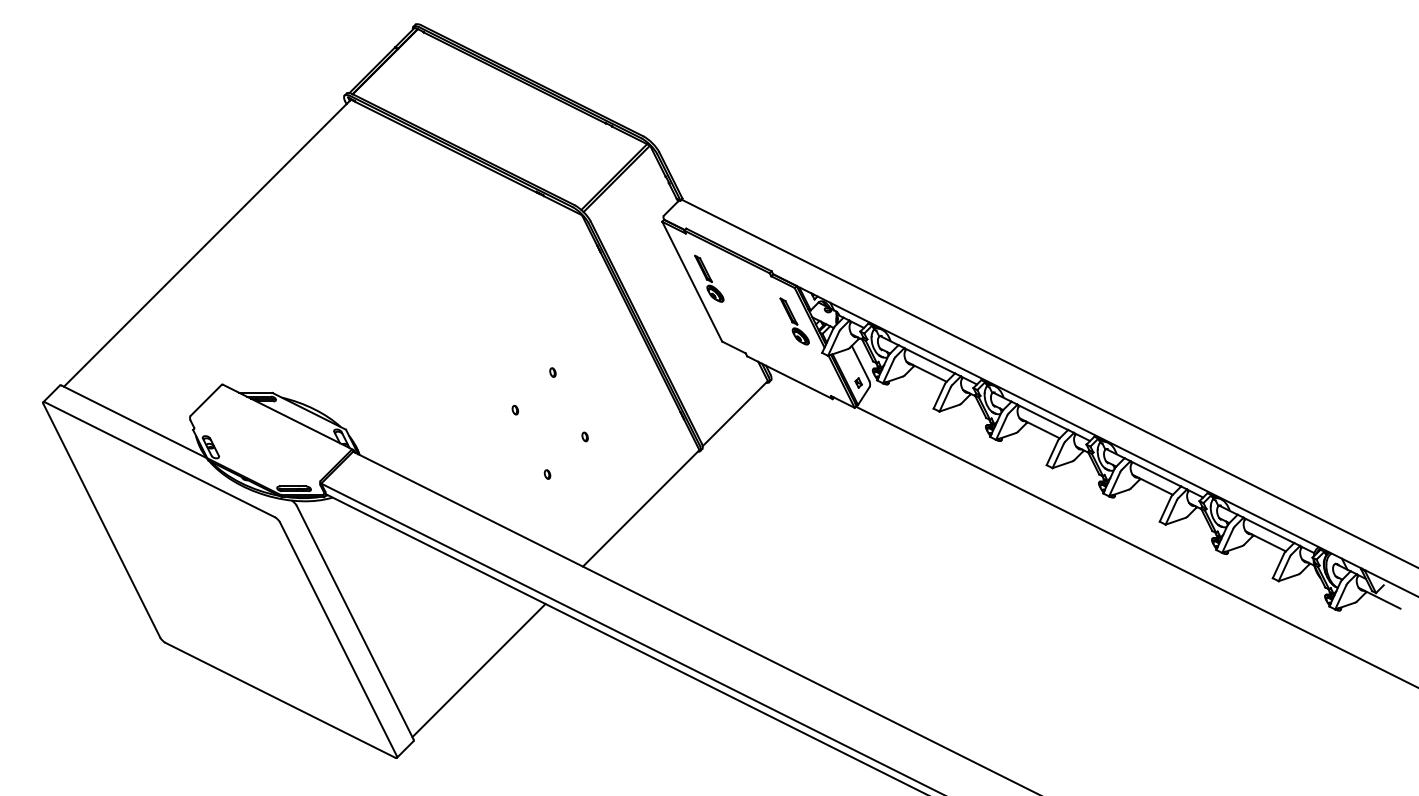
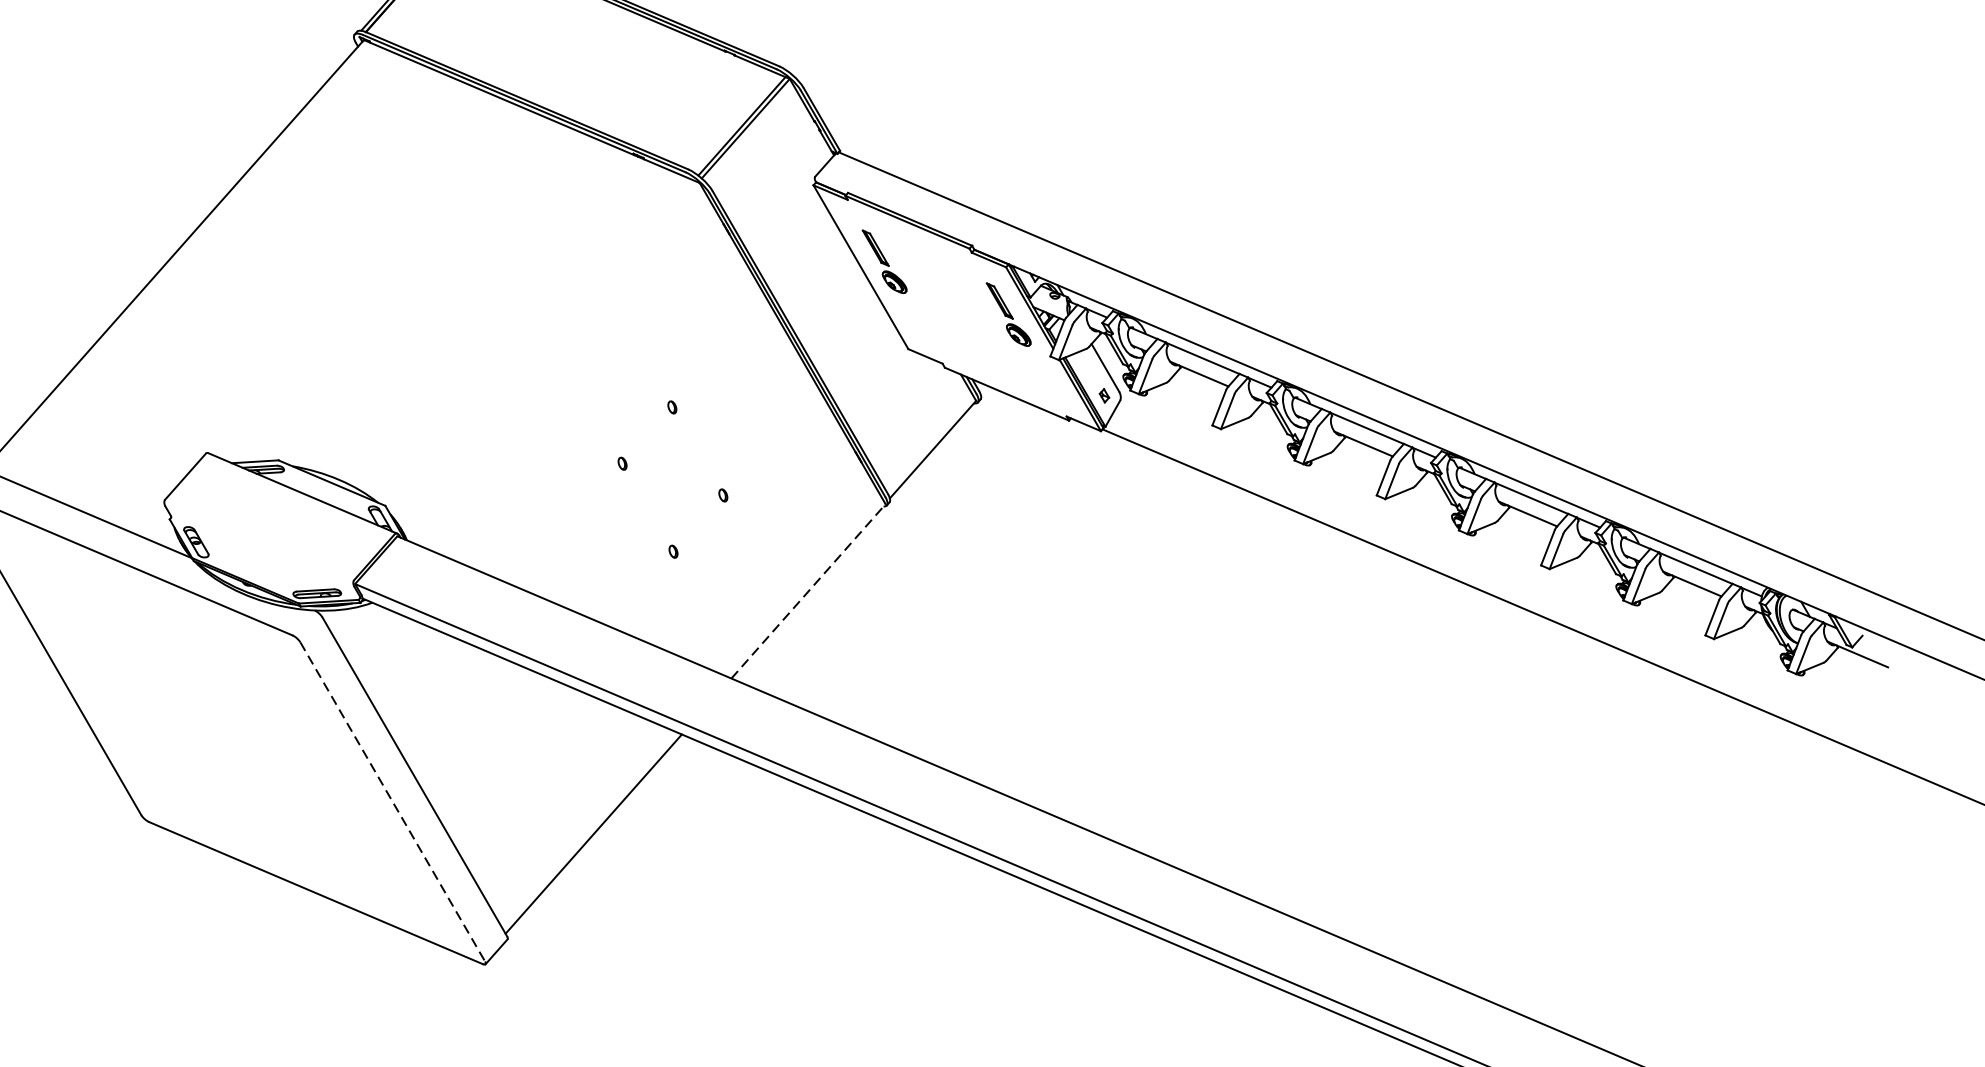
line: (641, 508) -> (808, 591), solid -> dashed
line: (338, 639) -> (392, 802), solid -> dashed

